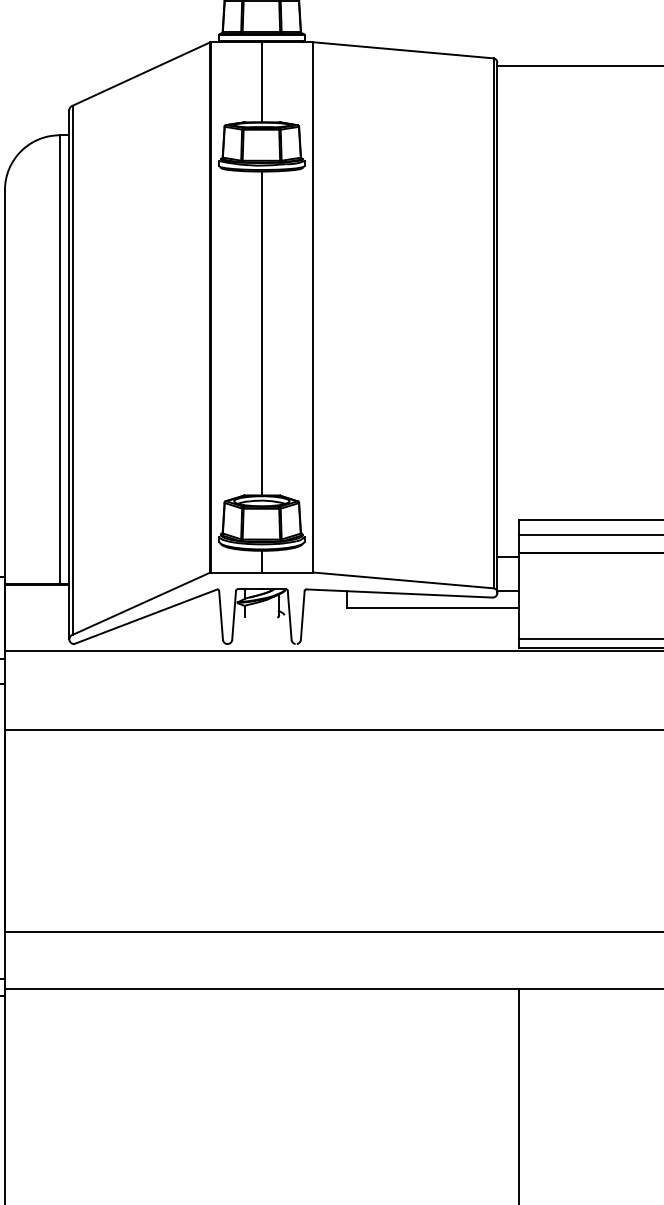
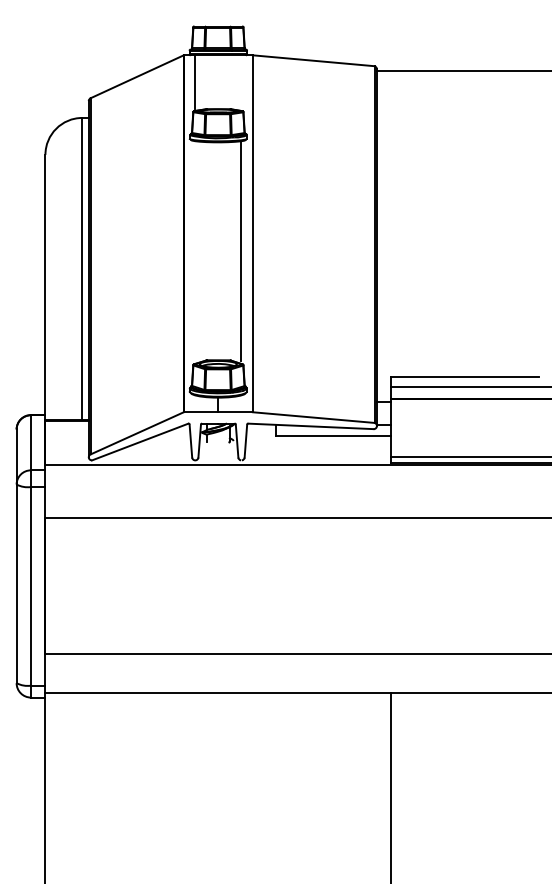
line: (262, 82) -> (195, 82), moved
line: (262, 333) -> (241, 251), moved

